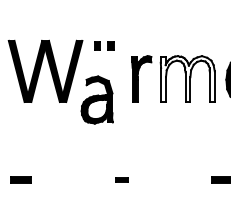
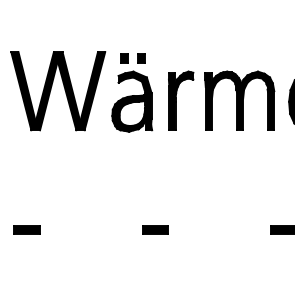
fill: (187, 78) -> (239, 100), added
part: (97, 99) -> (132, 101), moved
part: (121, 179) -> (155, 229), size x1.67

